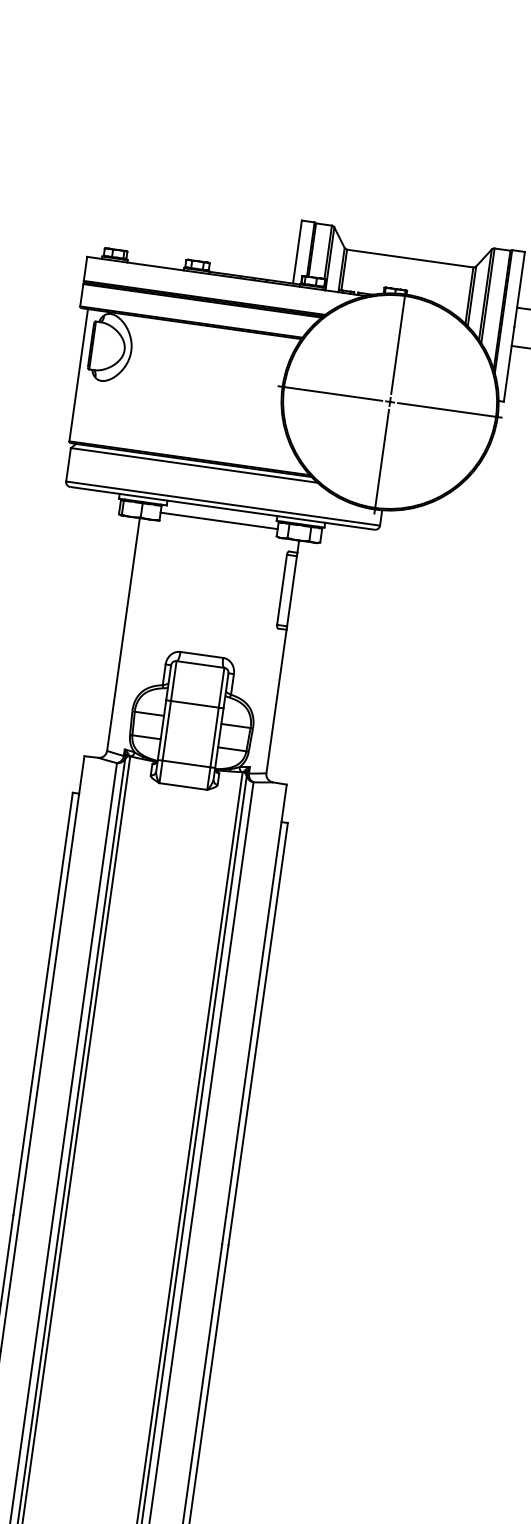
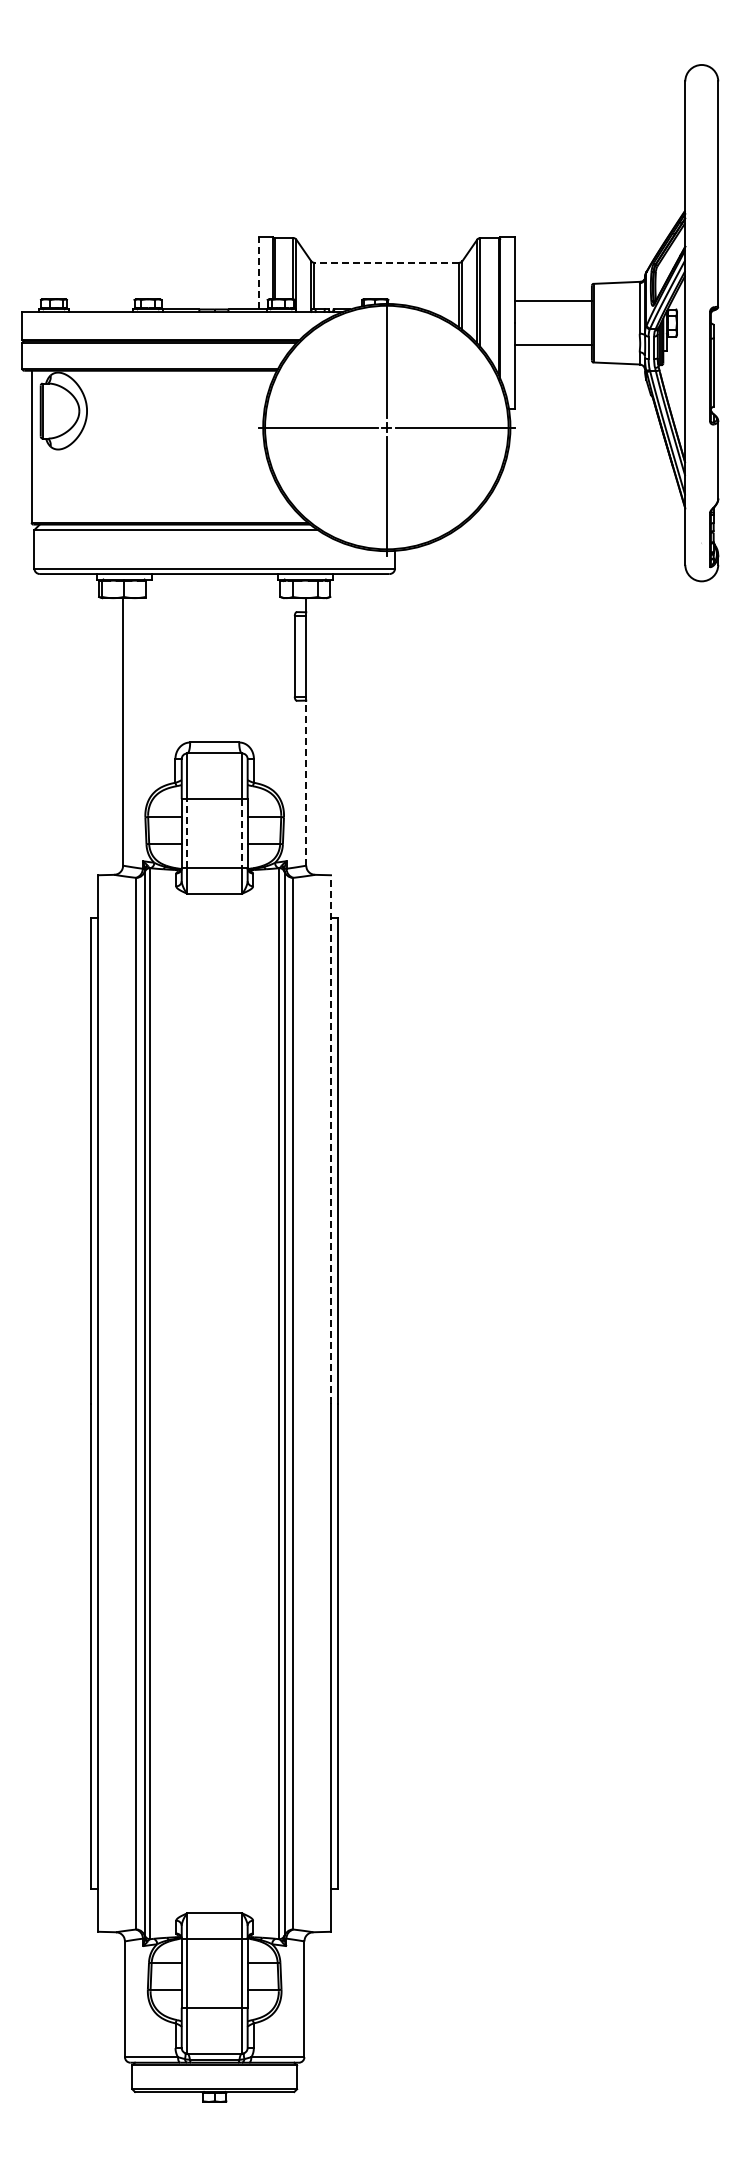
line: (297, 251) -> (258, 272), solid -> dashed
line: (410, 258) -> (386, 262), solid -> dashed
line: (218, 520) -> (212, 588), removed
line: (276, 701) -> (306, 783), solid -> dashed
line: (167, 730) -> (187, 833), solid -> dashed
line: (214, 738) -> (242, 834), solid -> dashed
line: (254, 1013) -> (330, 1138), solid -> dashed

